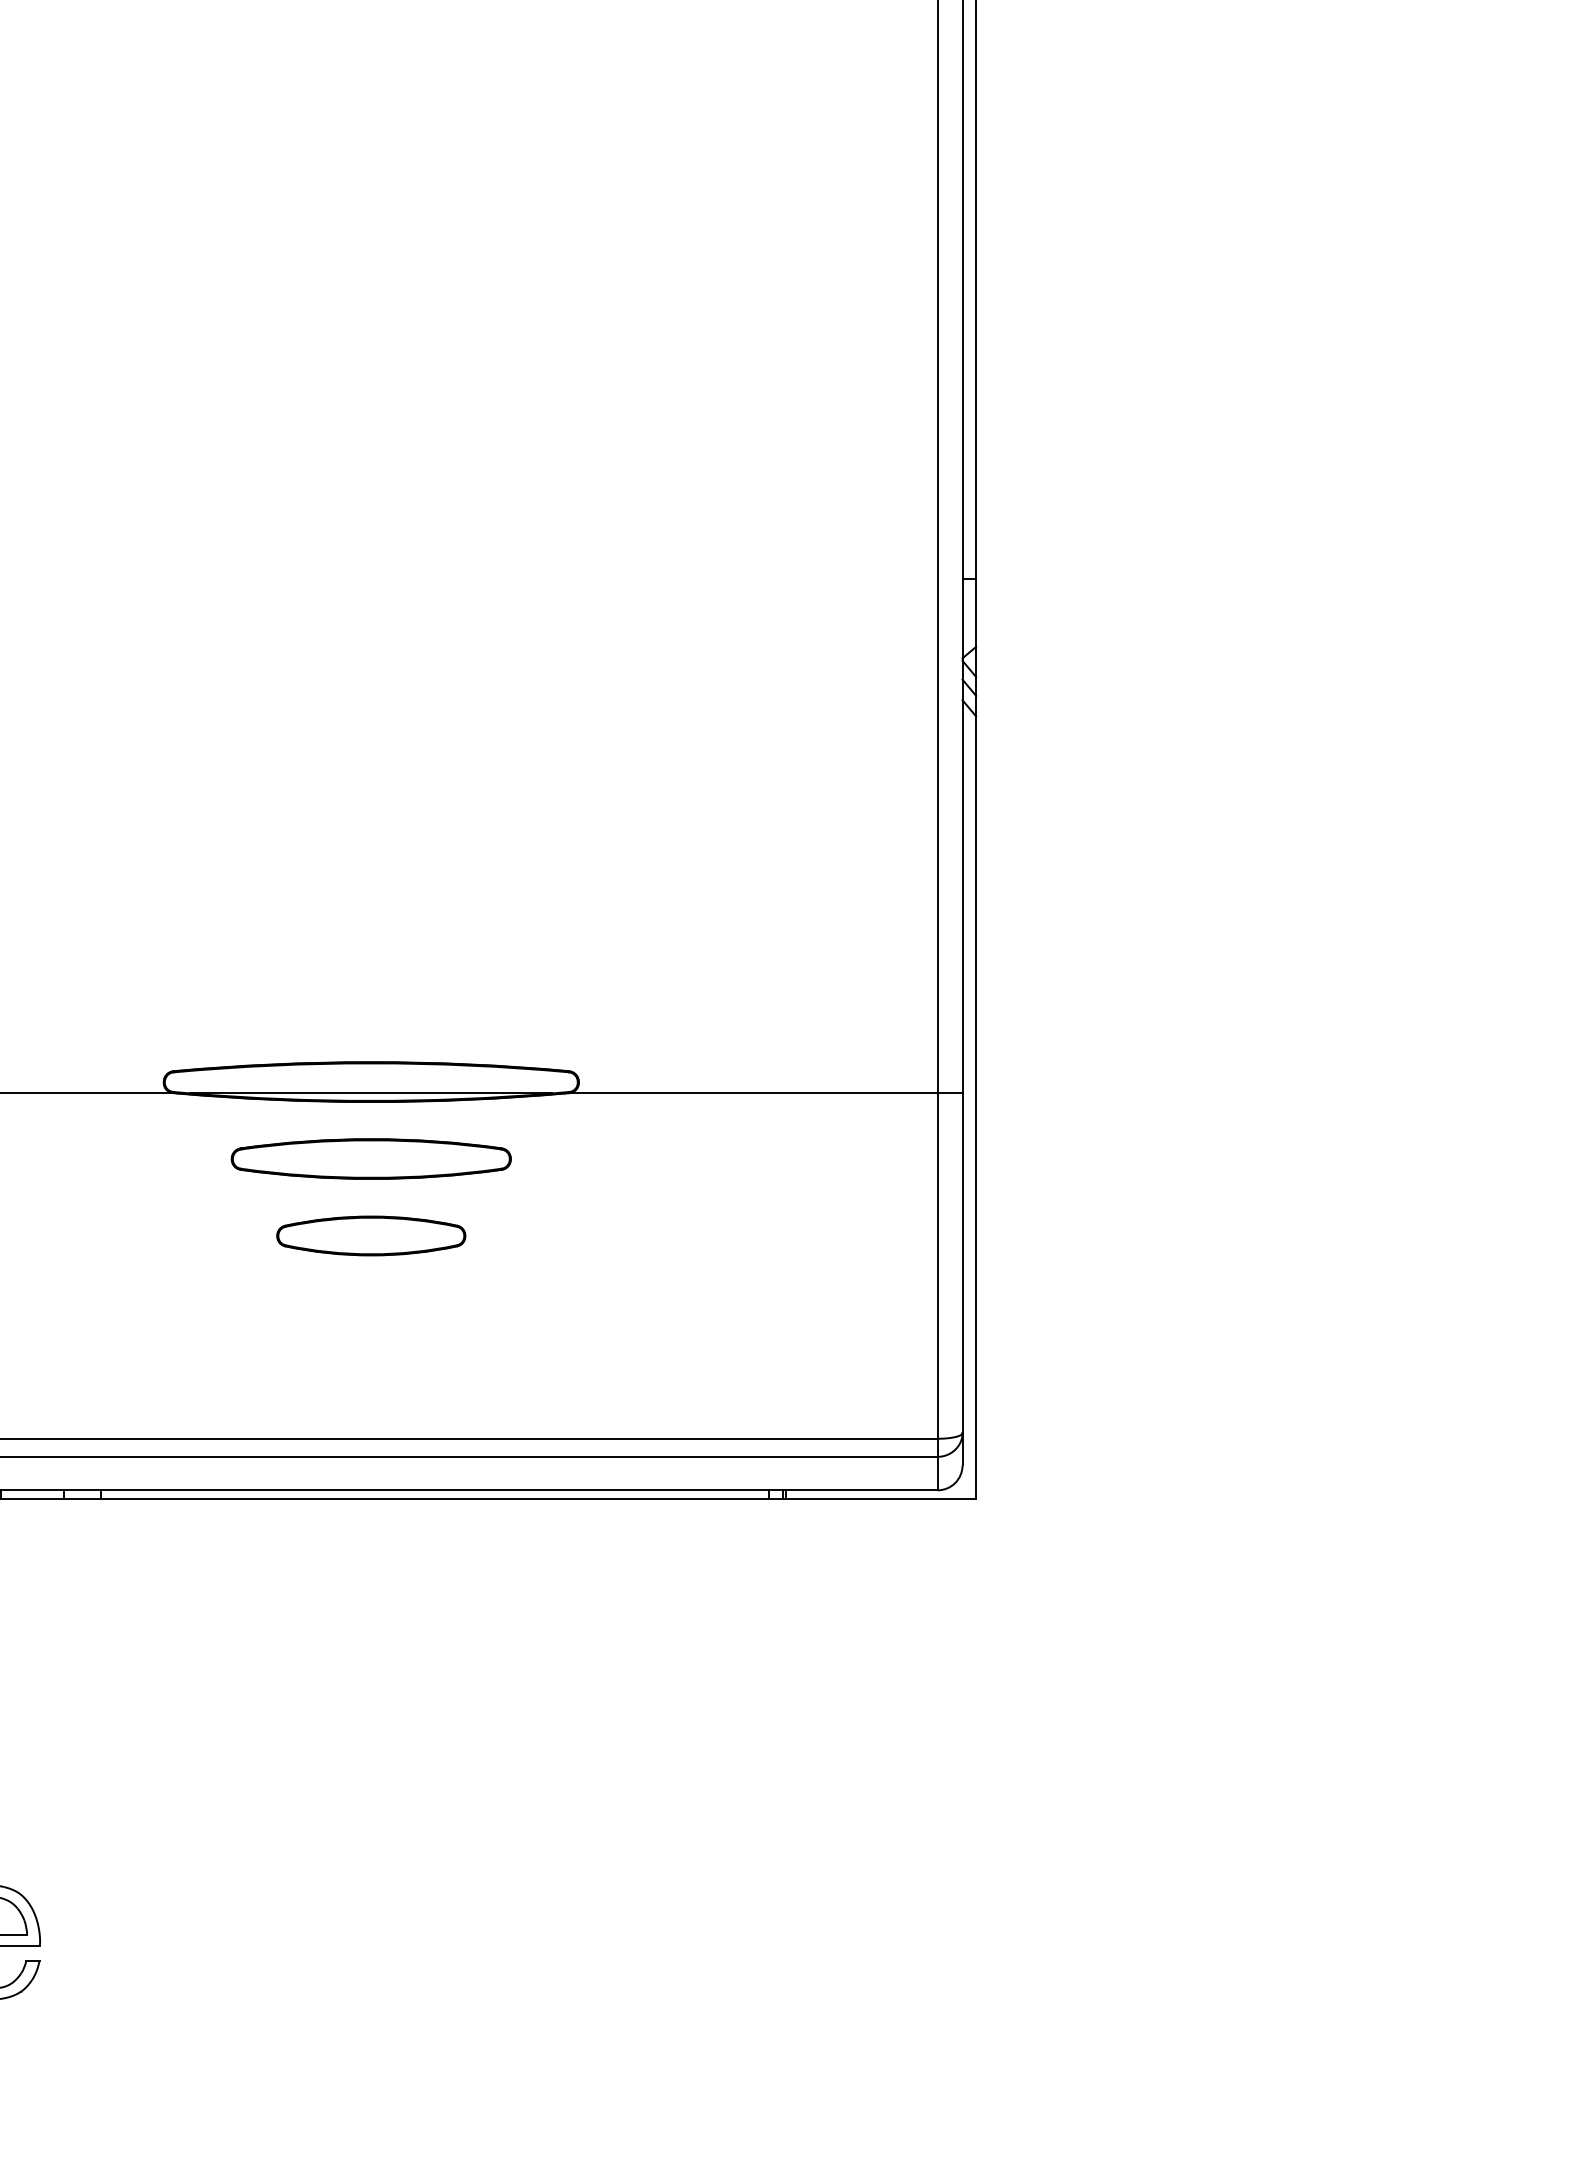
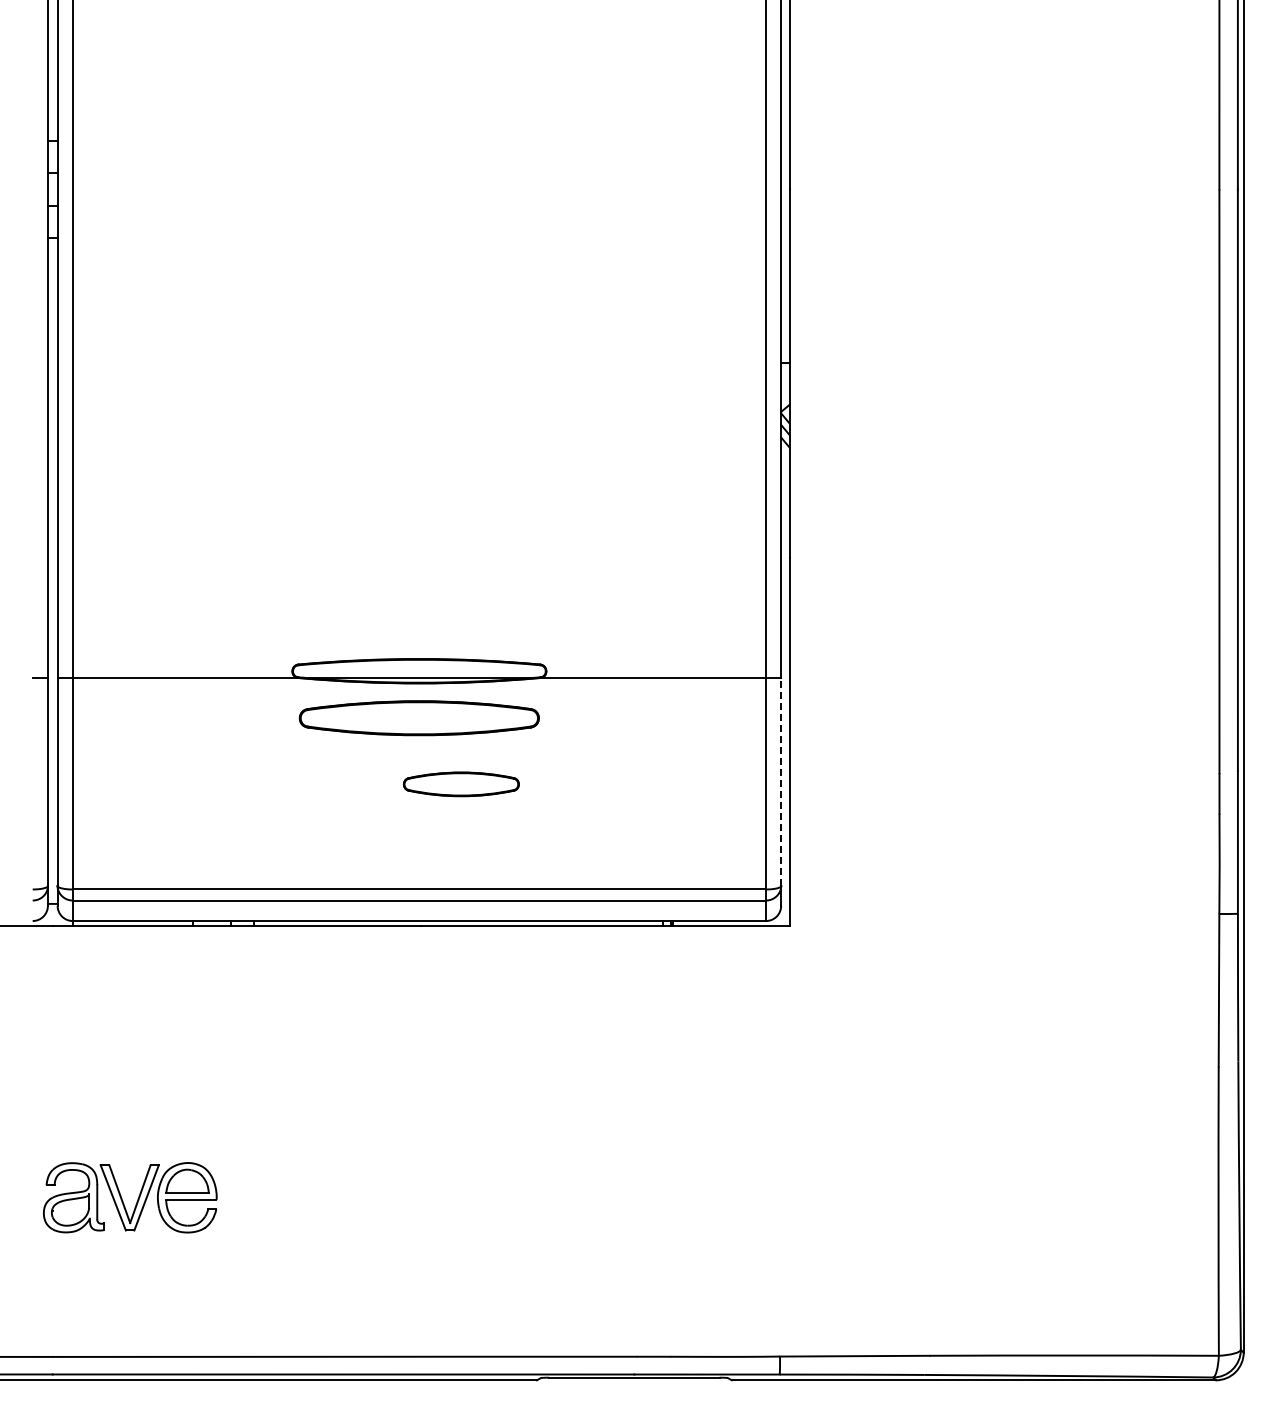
part: (371, 1159) -> (419, 718), size x1.4
part: (371, 1236) -> (461, 784), moved
line: (963, 1263) -> (781, 782), solid -> dashed

